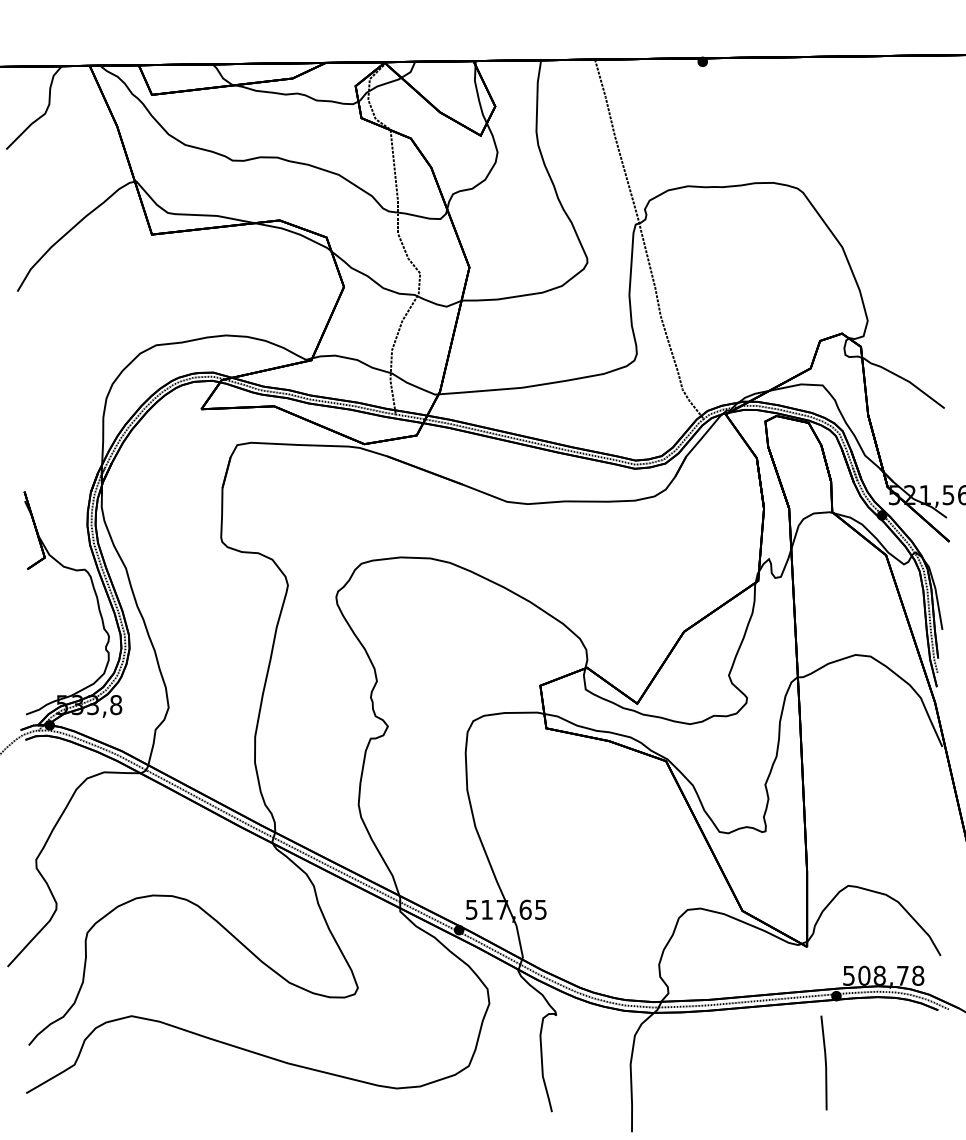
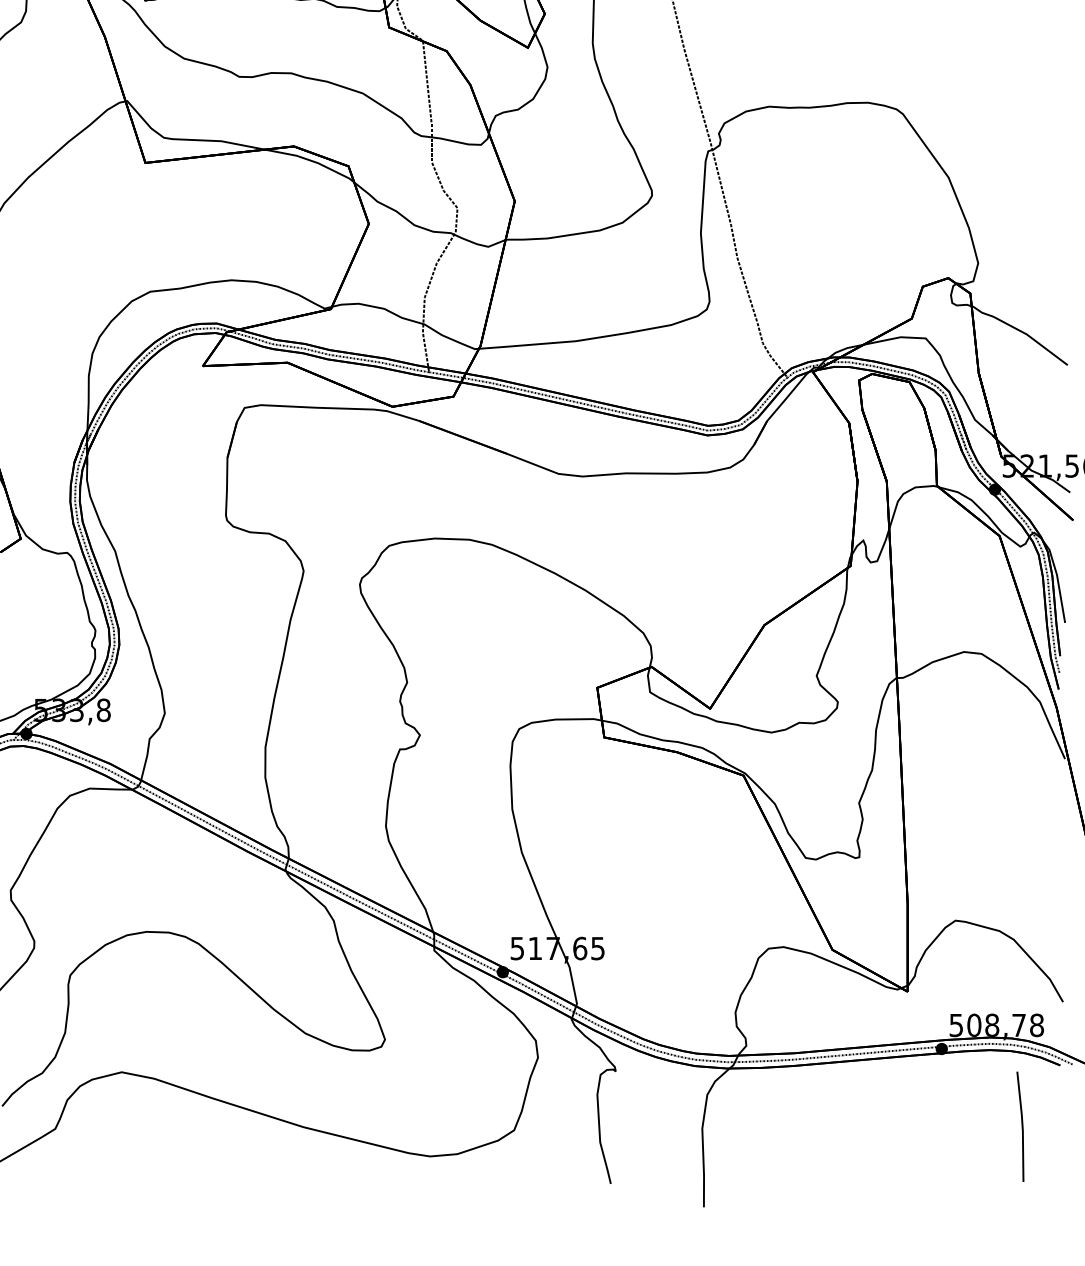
line: (824, 1061) -> (1020, 1125), moved

